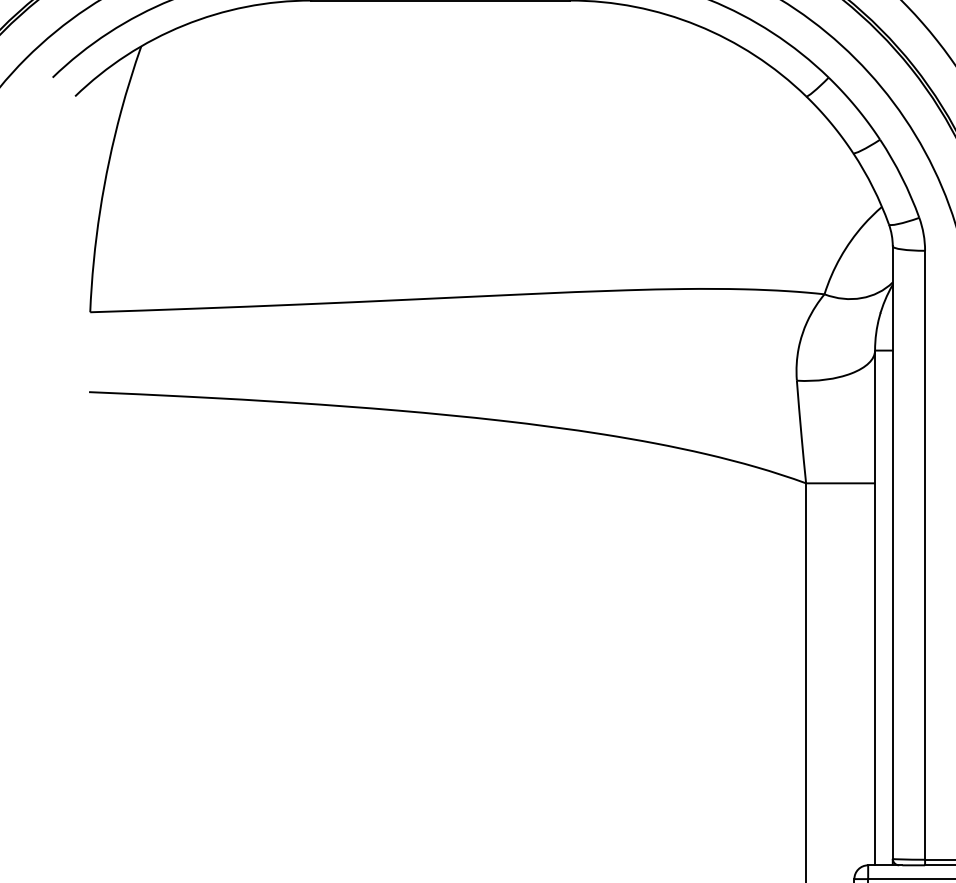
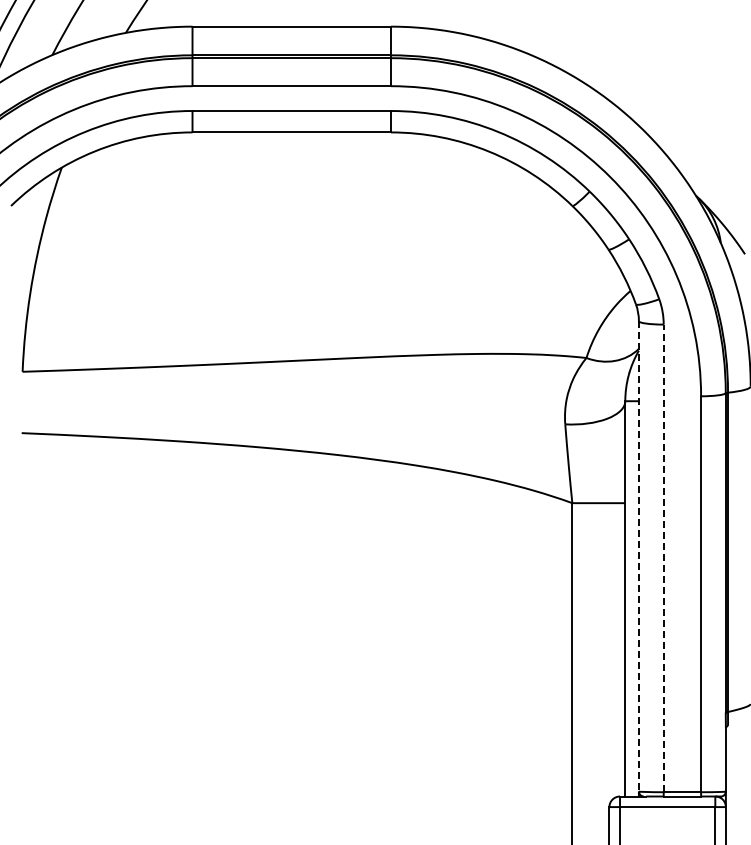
line: (892, 552) -> (638, 556), solid -> dashed
line: (924, 555) -> (663, 558), solid -> dashed

